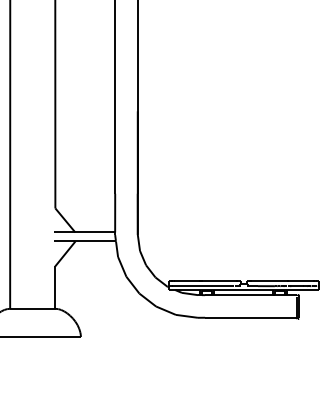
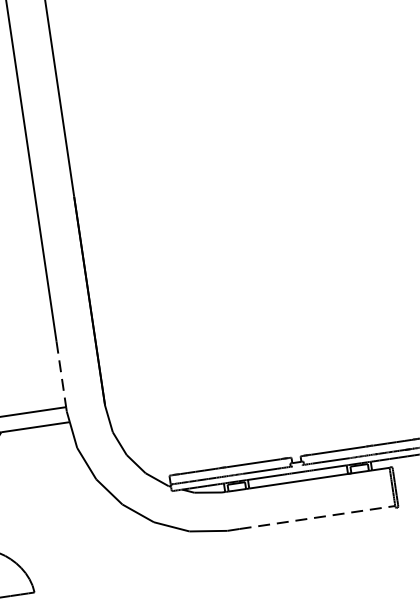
line: (115, 213) -> (61, 375), solid -> dashed
line: (251, 317) -> (317, 516), solid -> dashed

